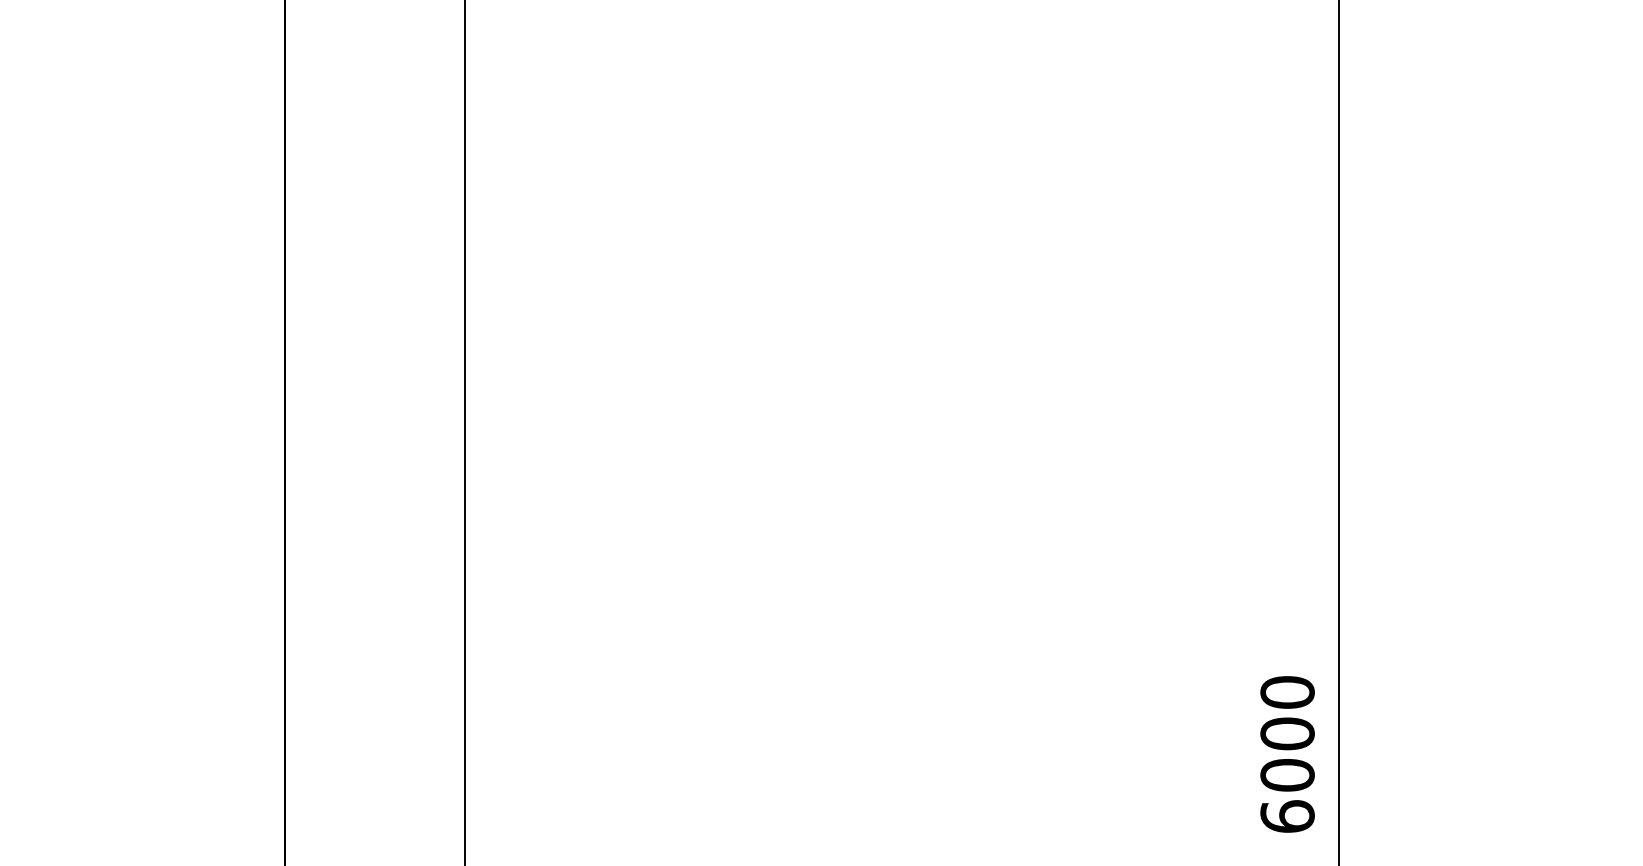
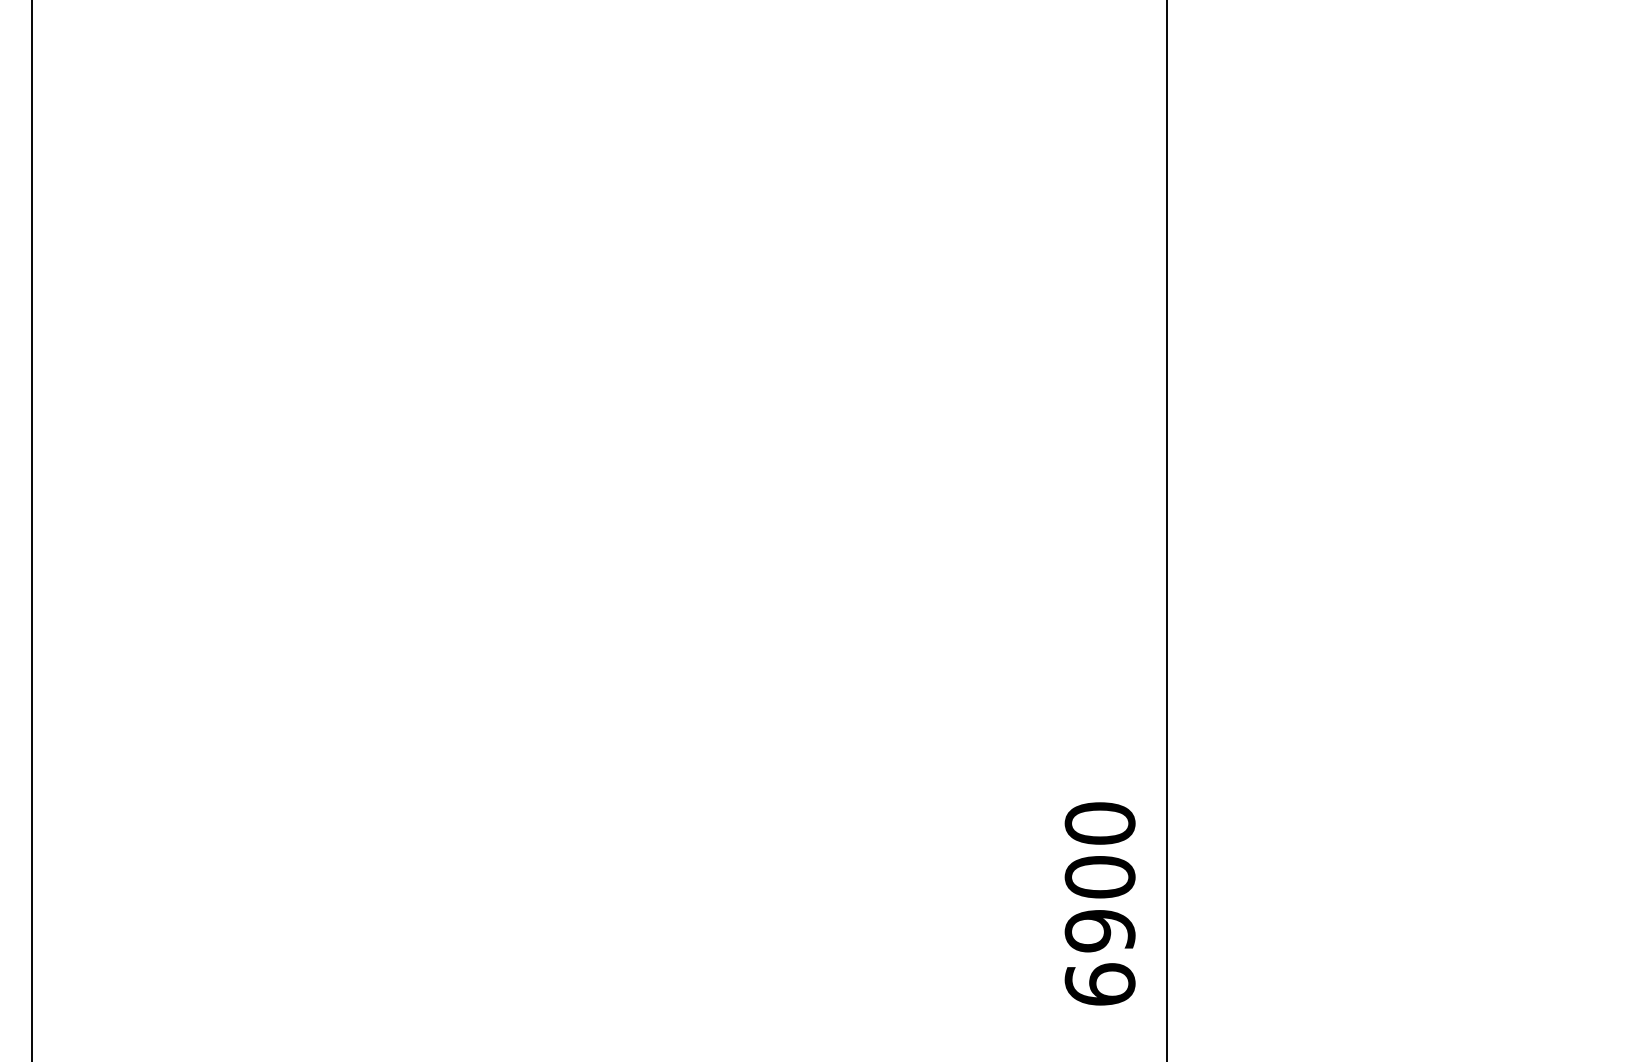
text: (1287, 775) -> (1100, 931), 6000 -> 6900

